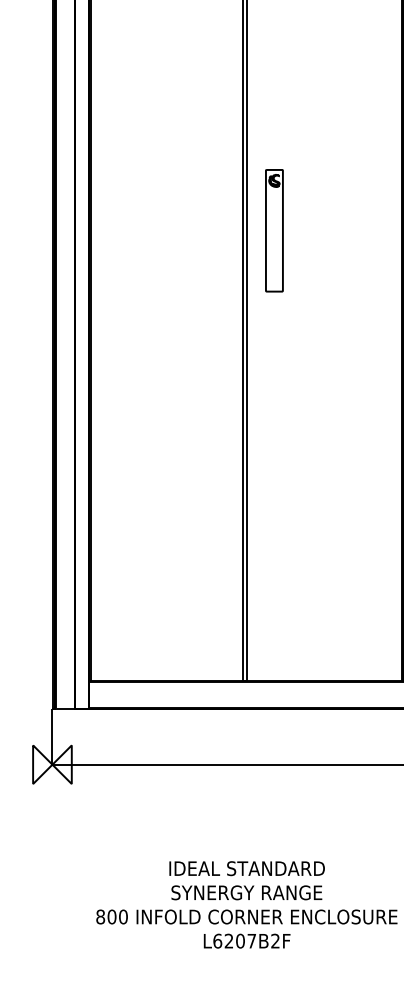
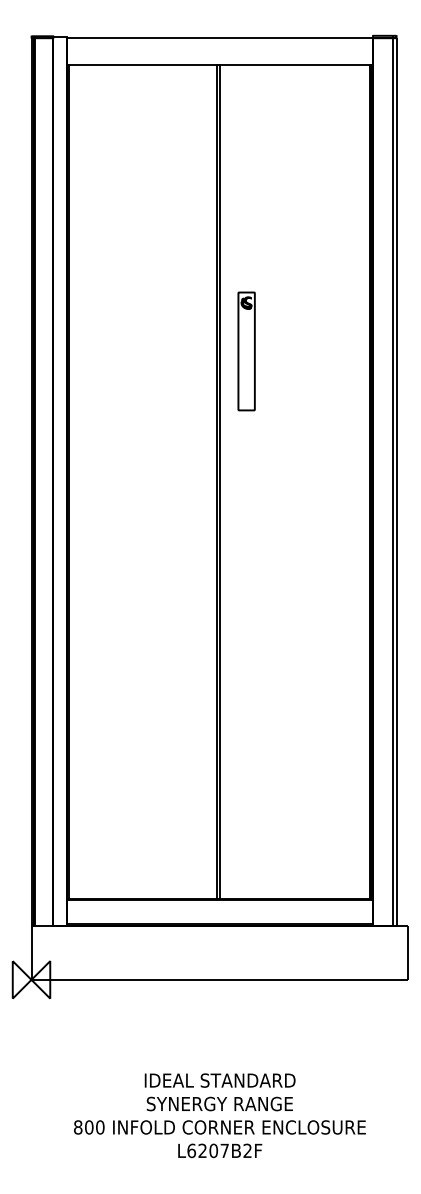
part: (274, 230) -> (246, 351), moved

